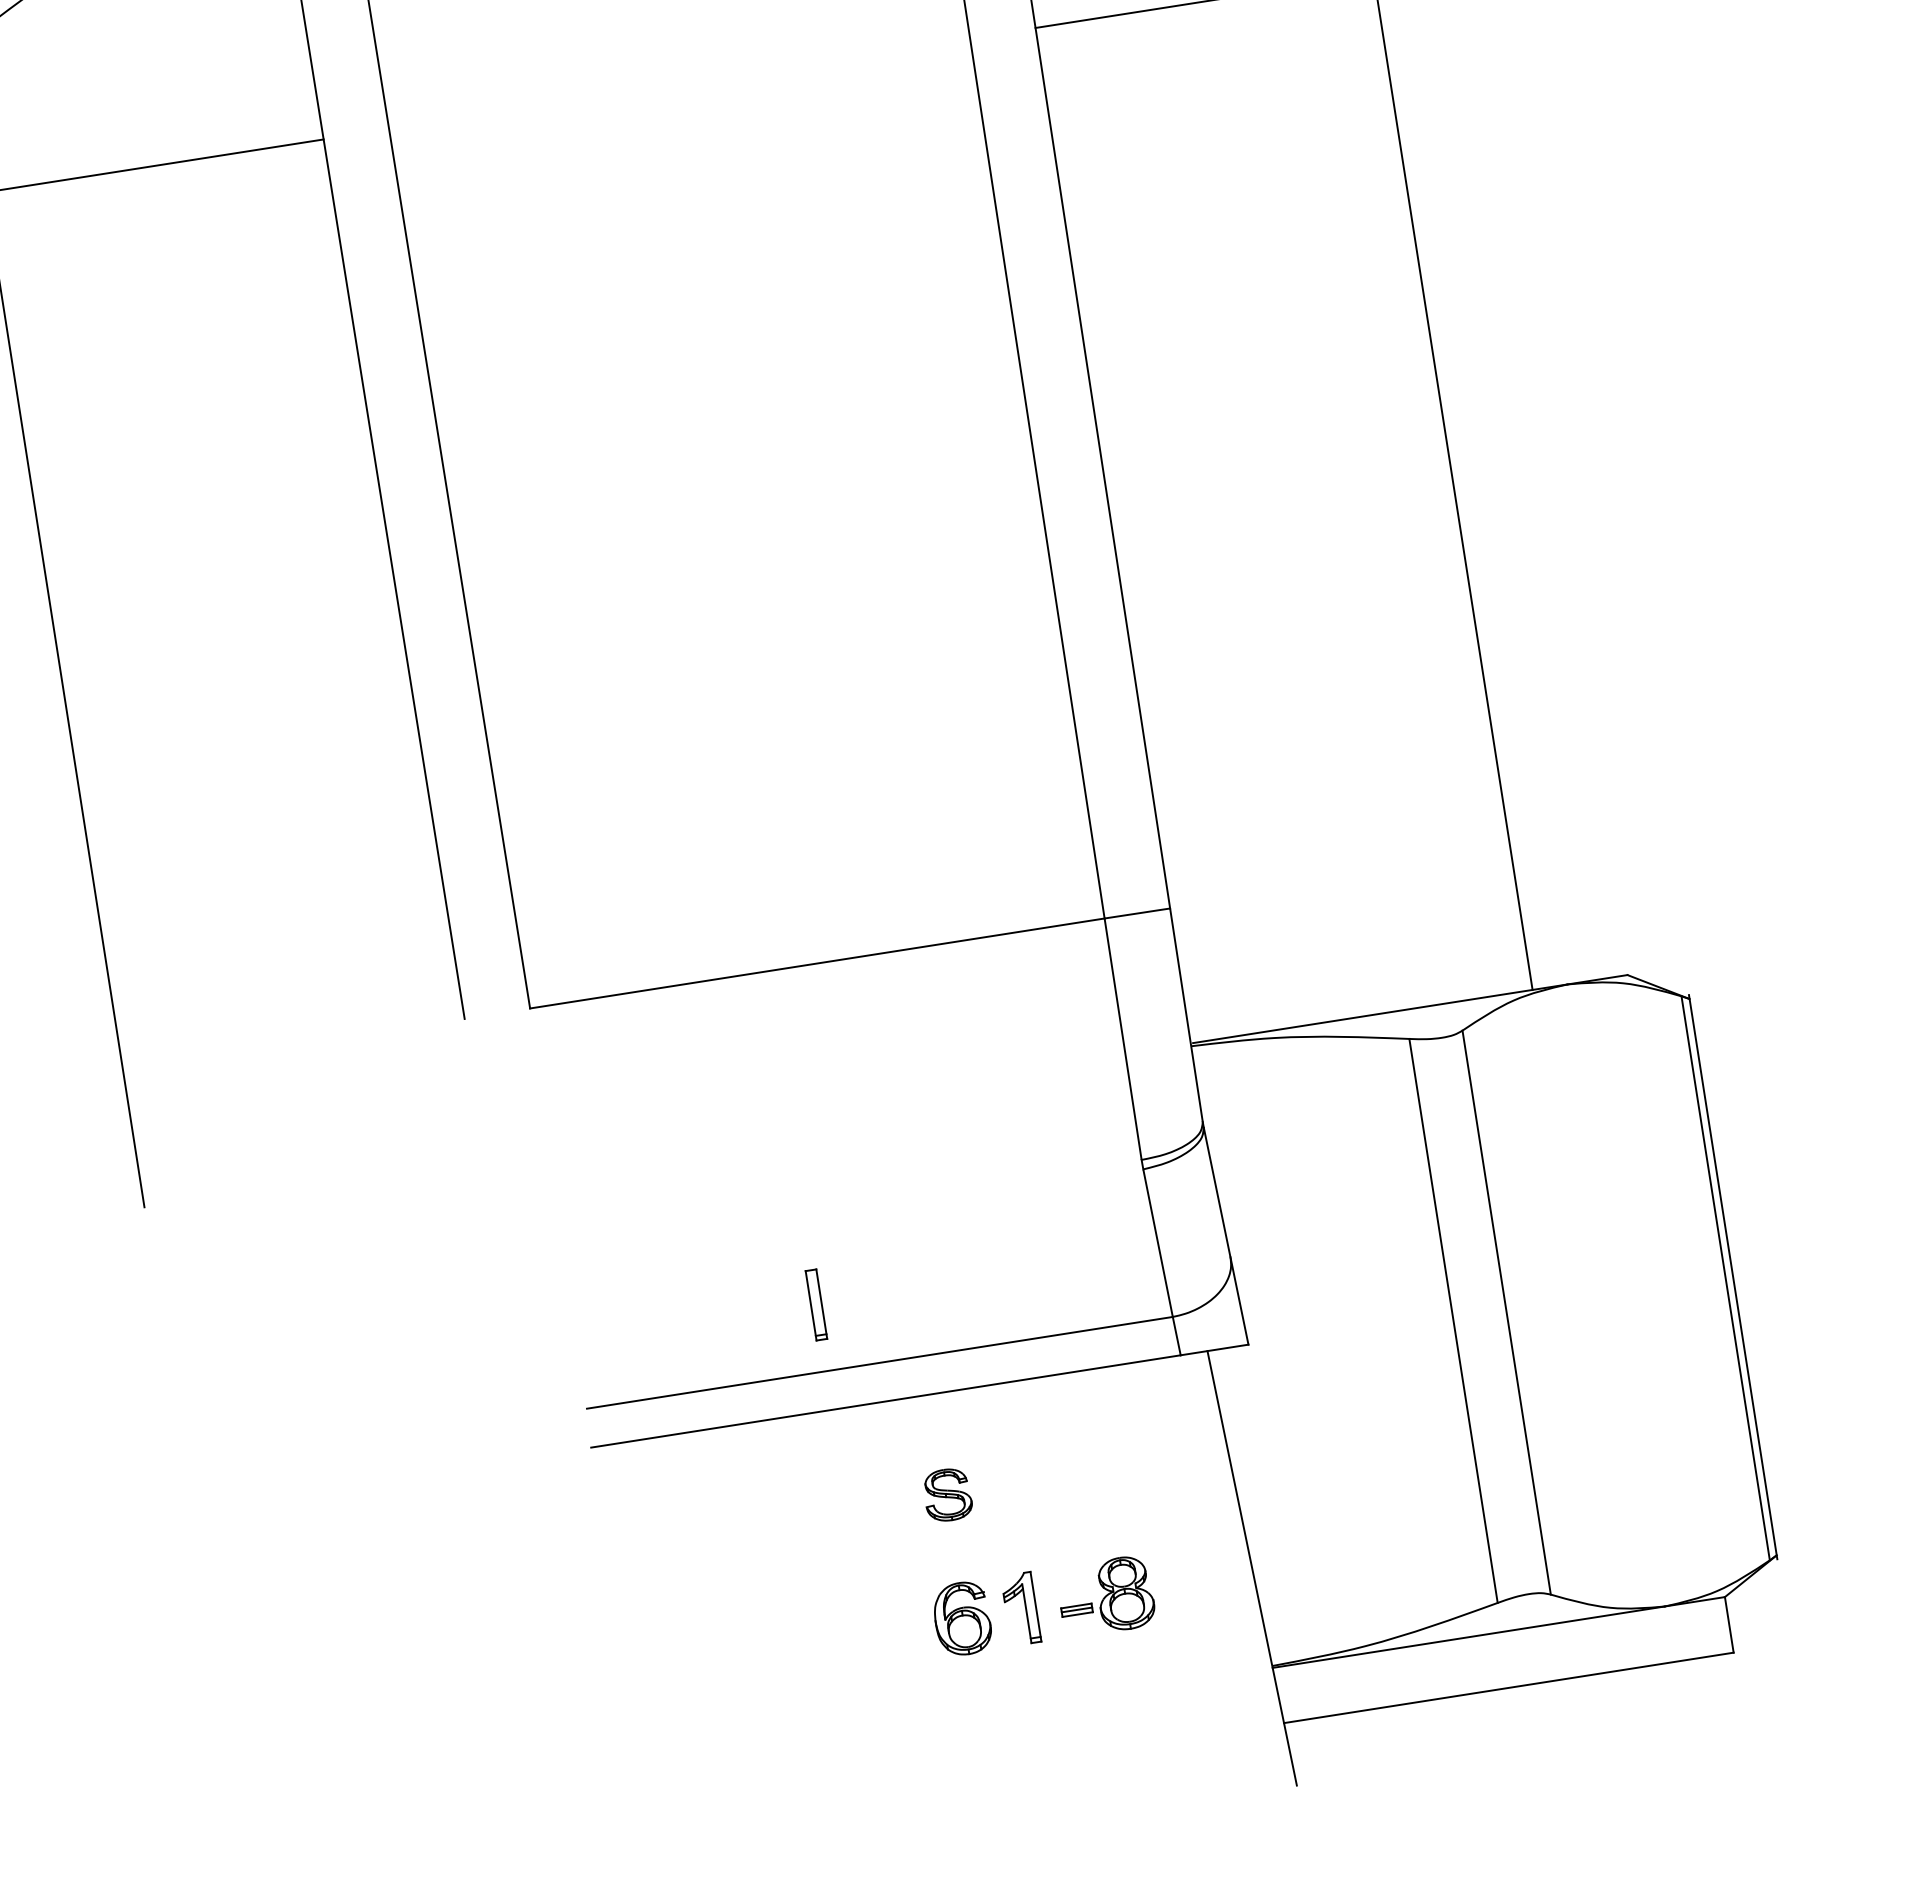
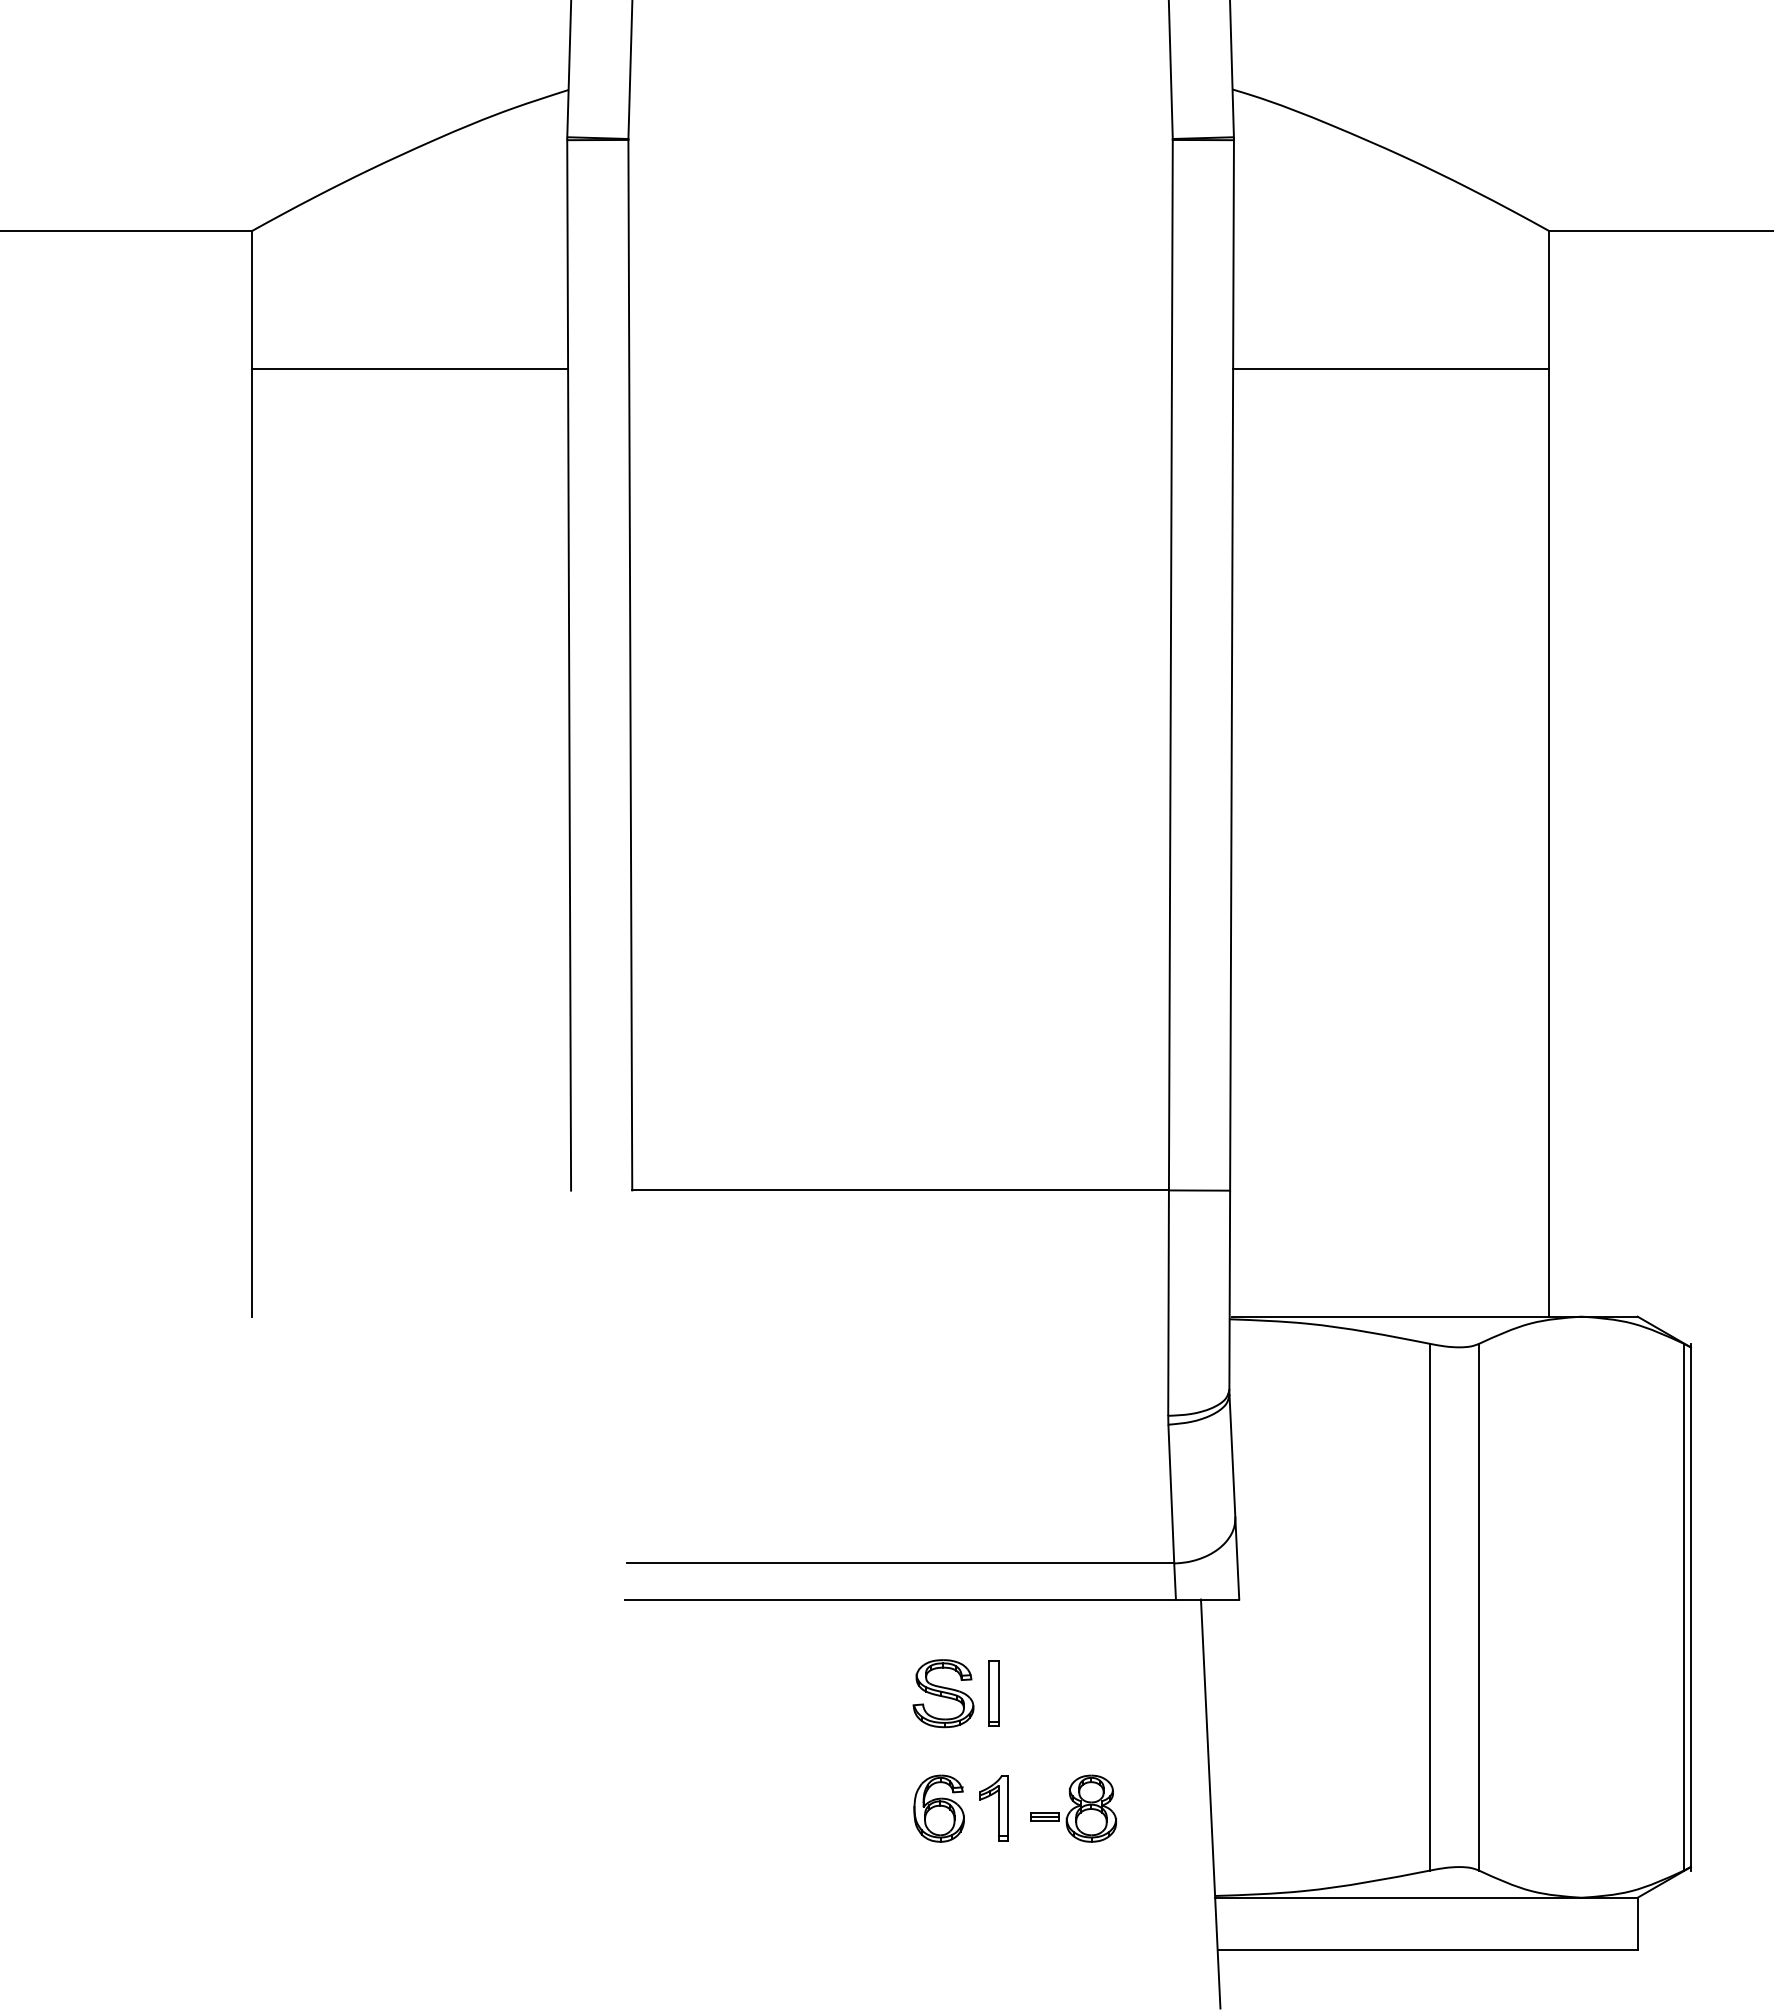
part: (815, 1304) -> (993, 1693), moved
part: (947, 1494) -> (943, 1693), size x1.43

